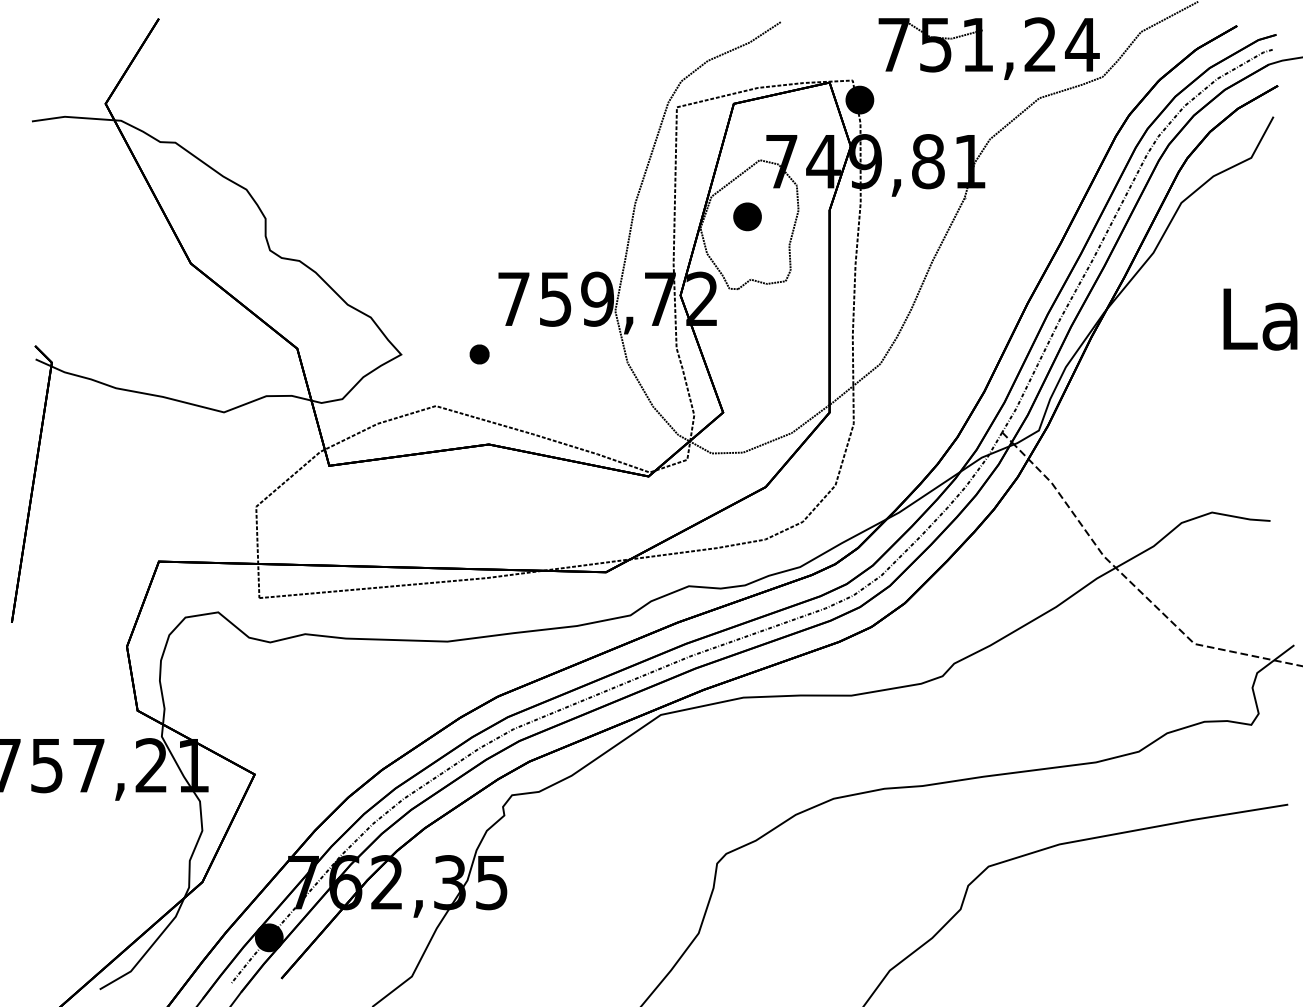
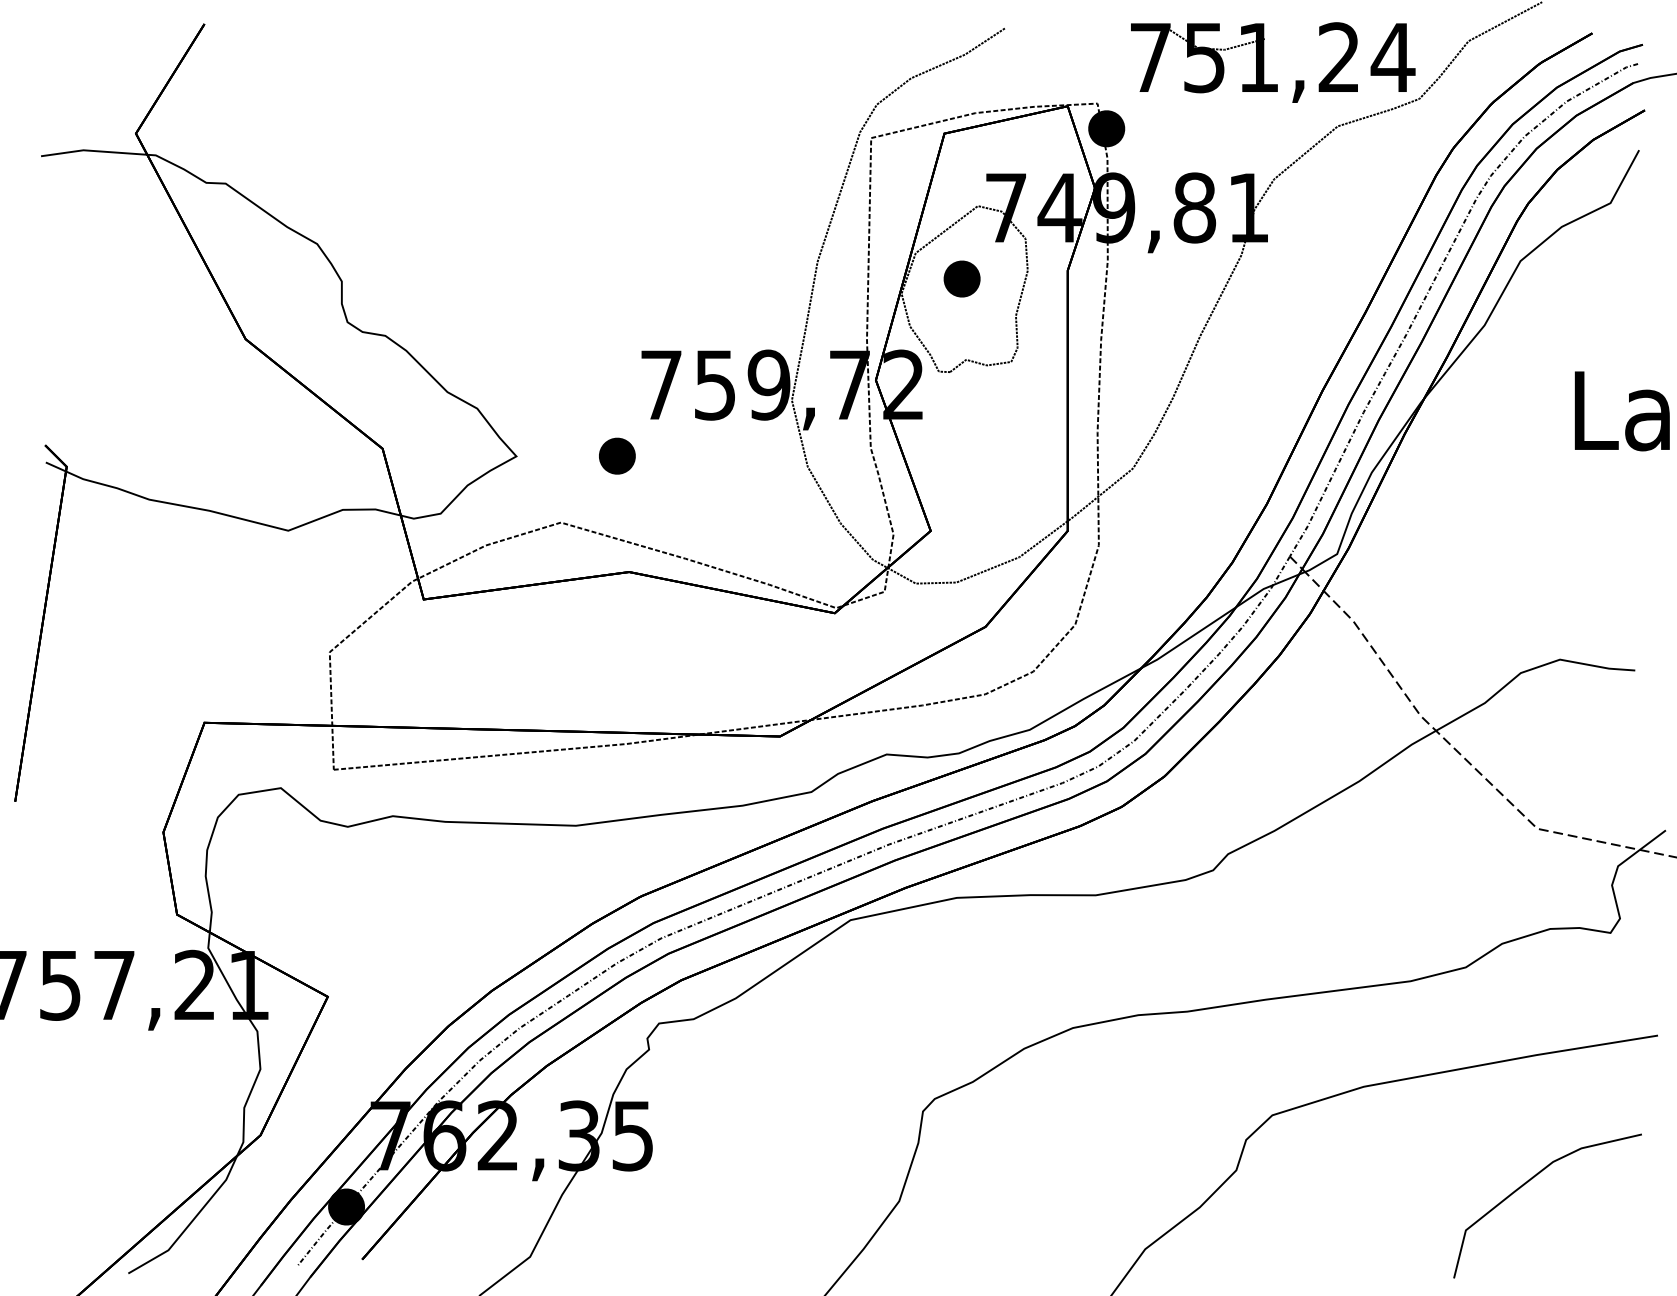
part: (479, 354) -> (617, 456), size x1.43
curve: (1188, 918) -> (1529, 1182), added

